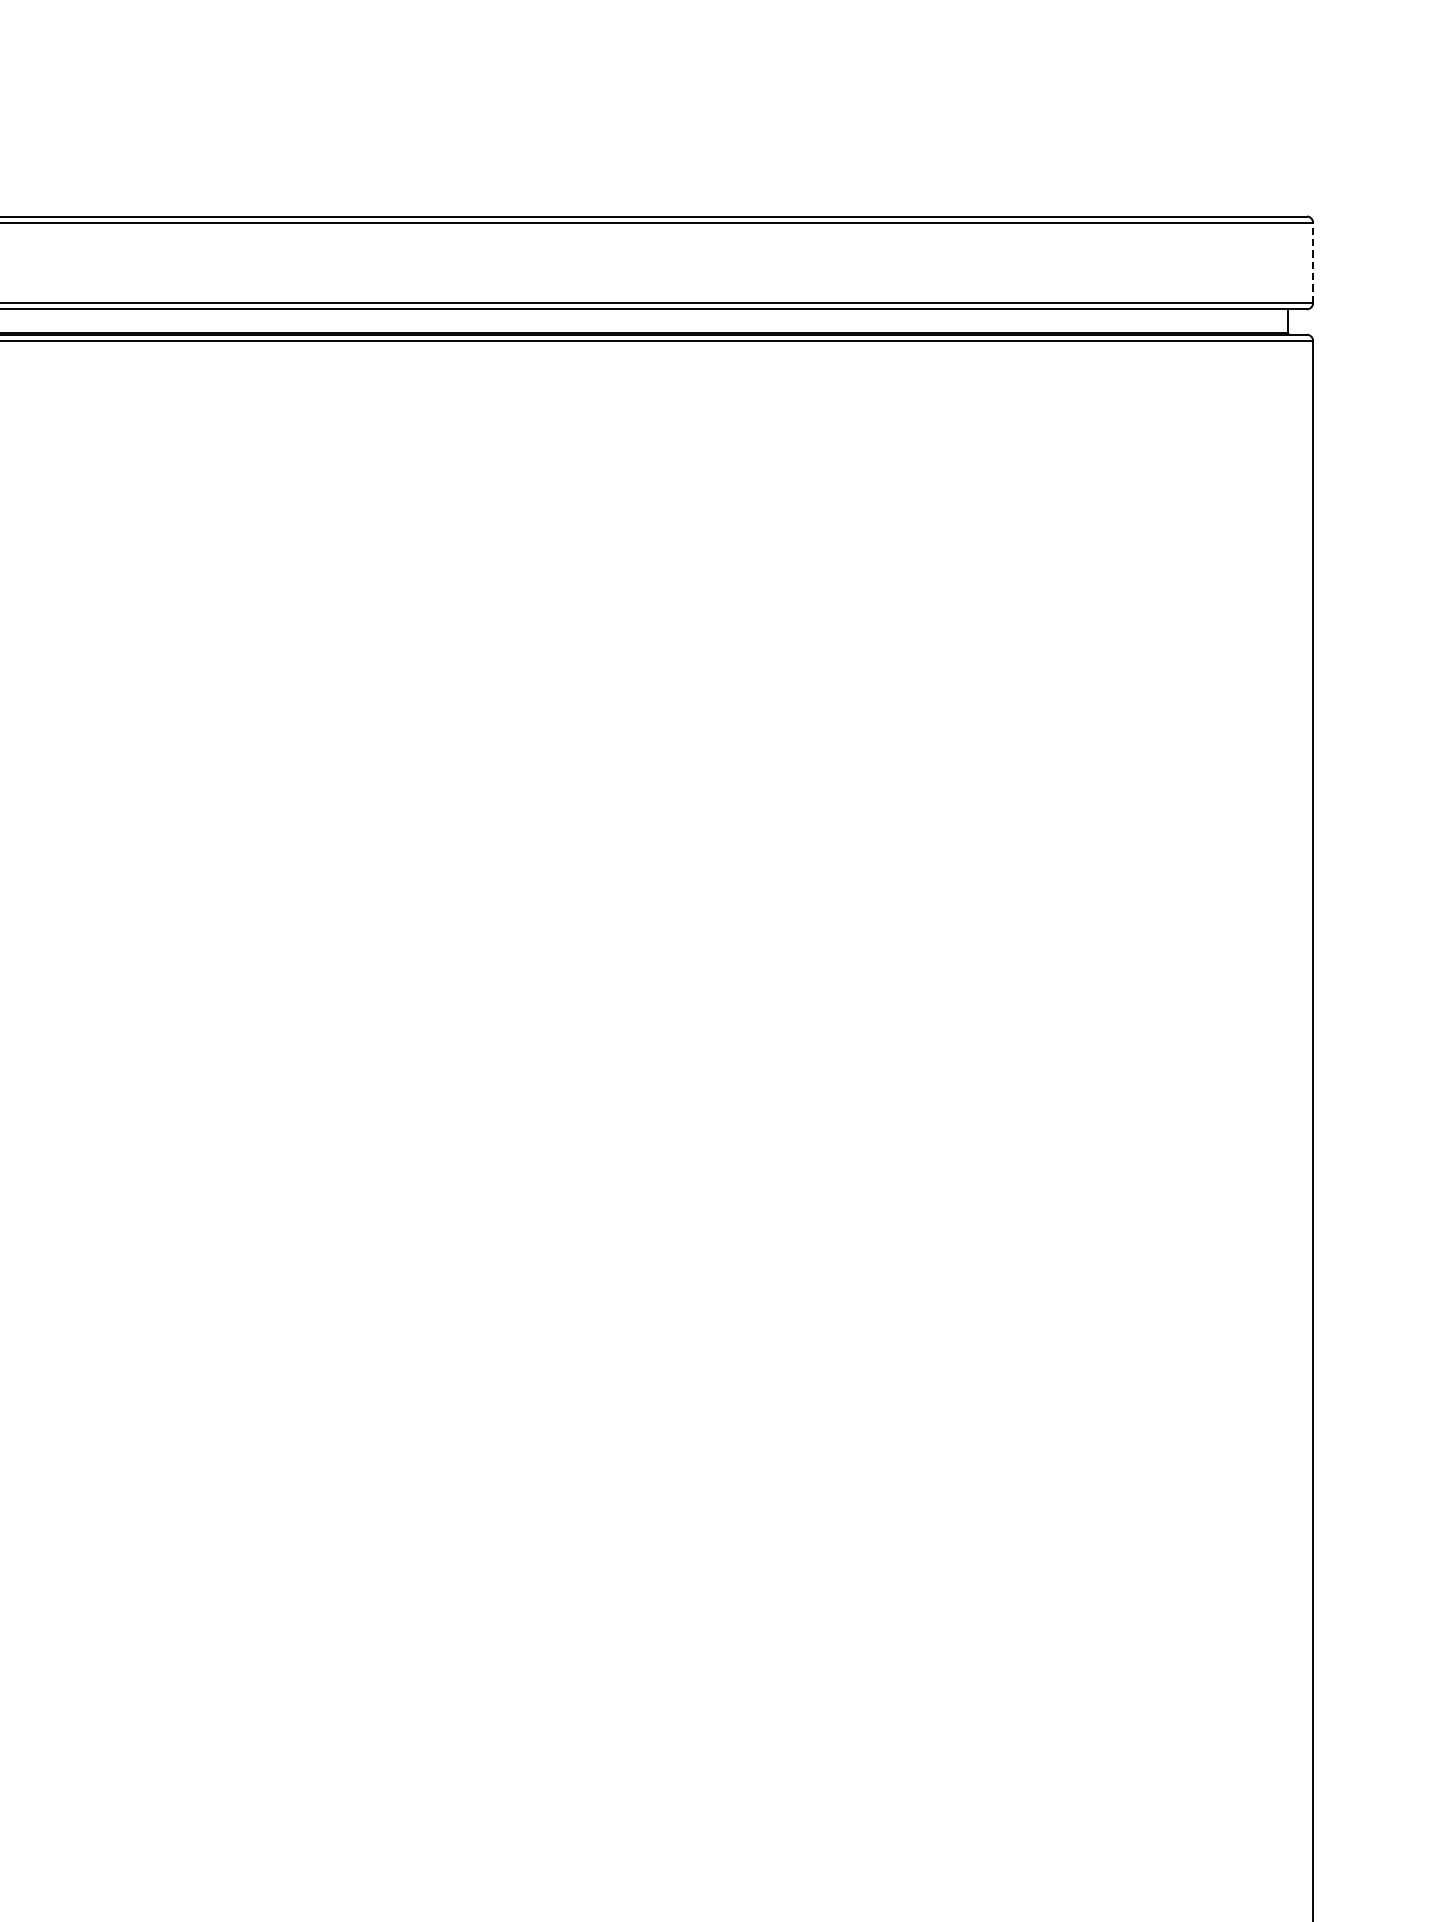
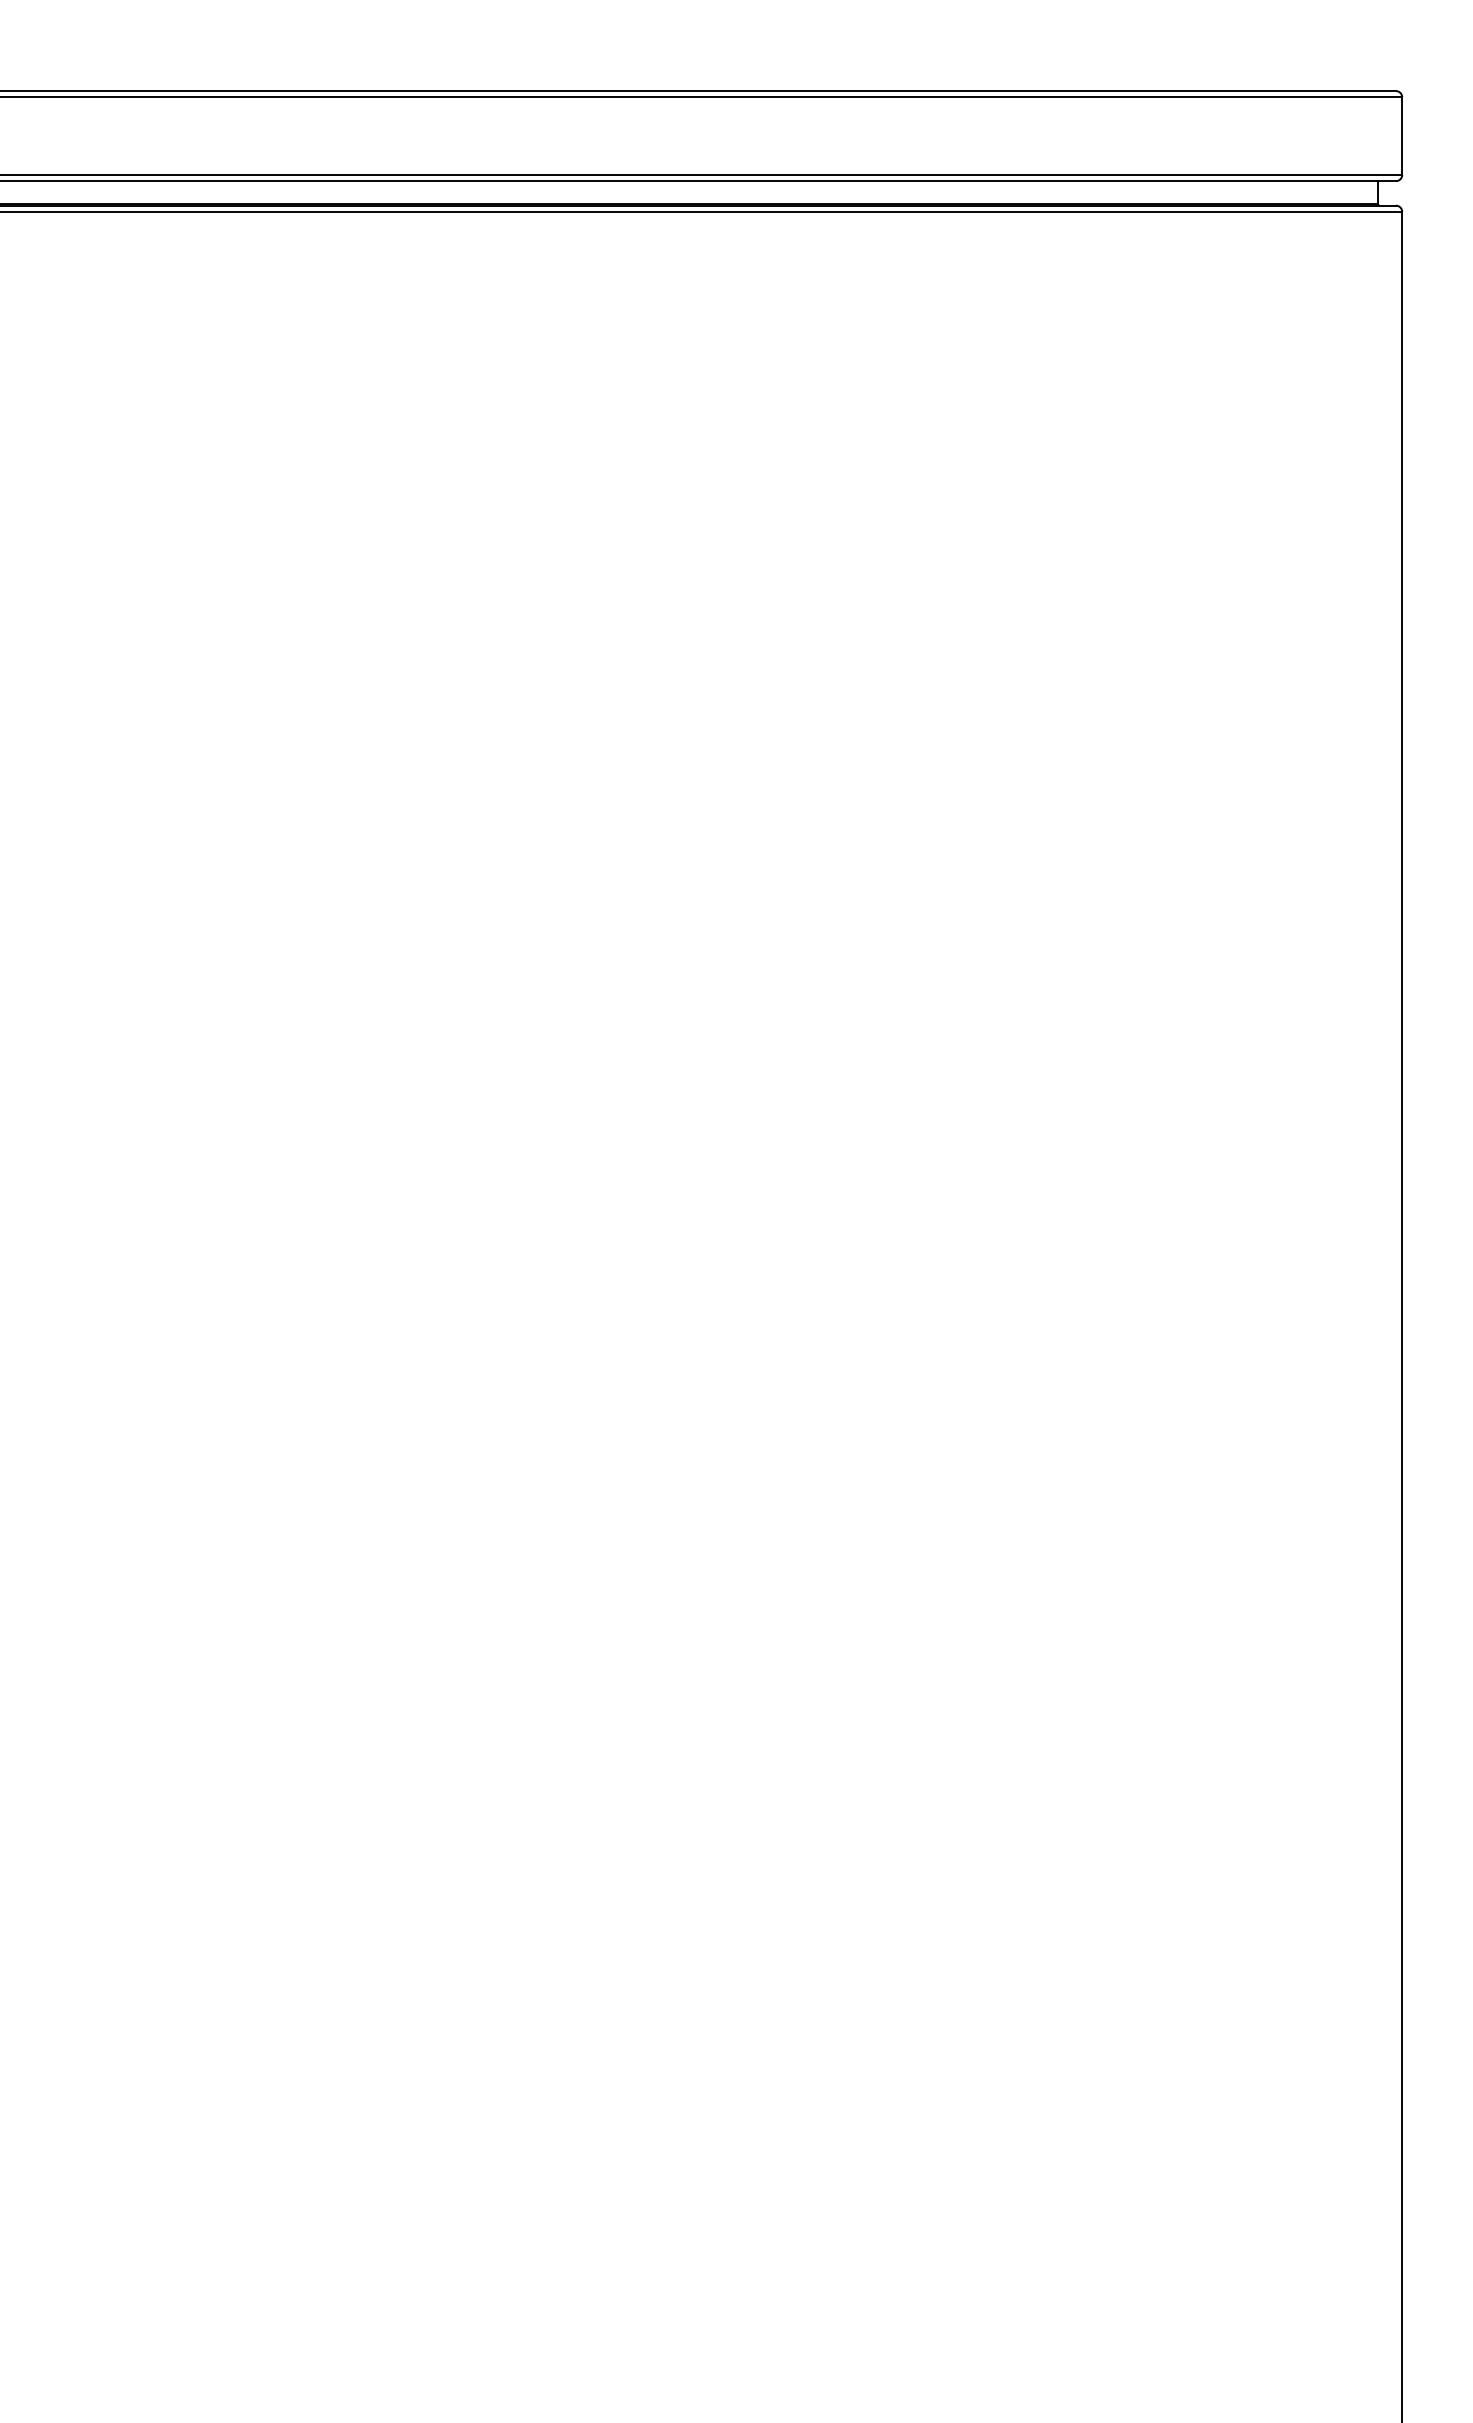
line: (1313, 263) -> (1402, 136), dashed -> solid

